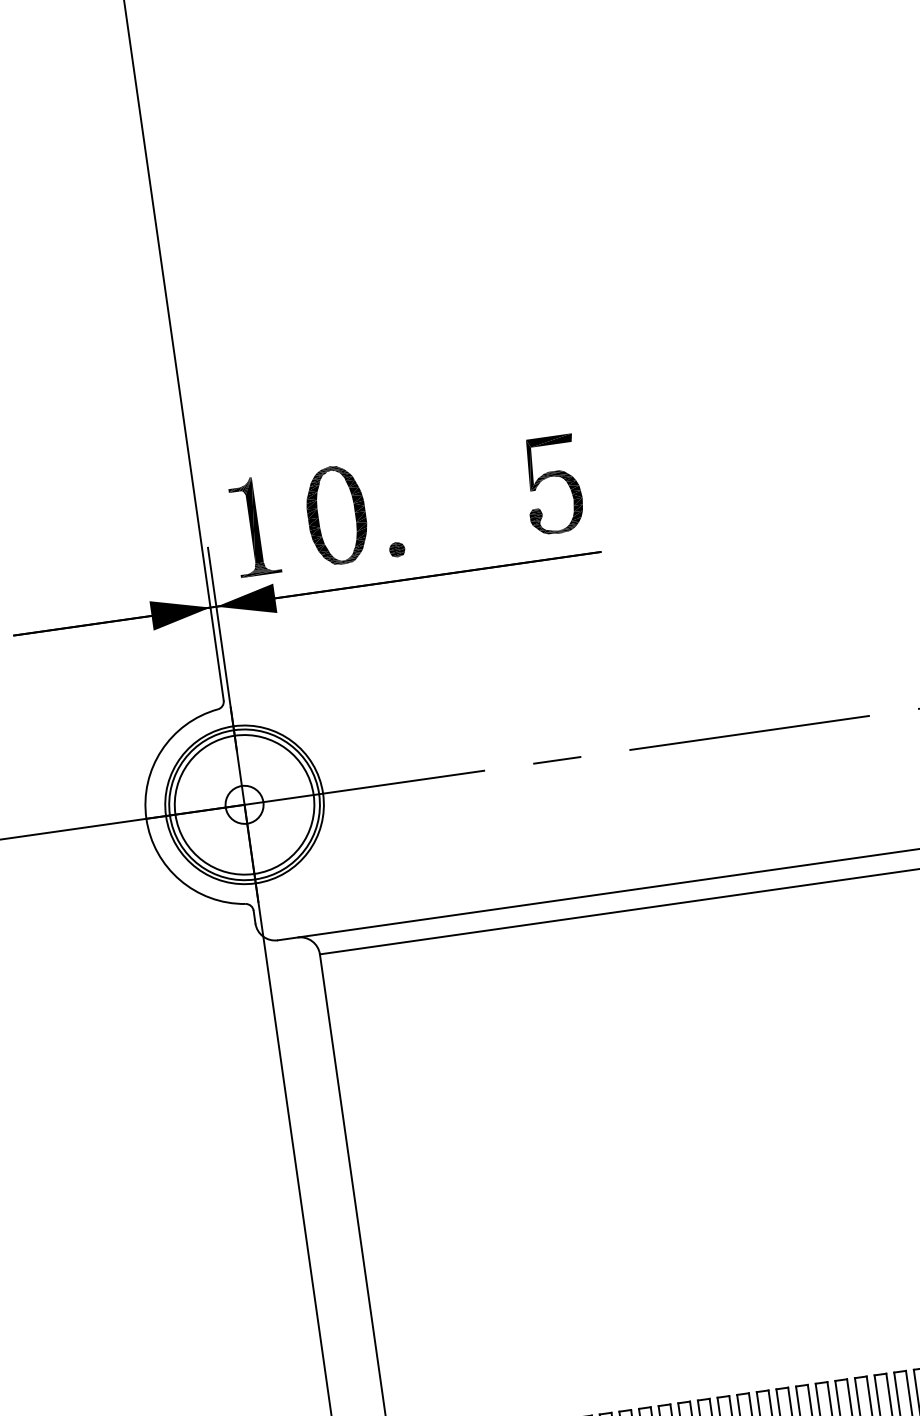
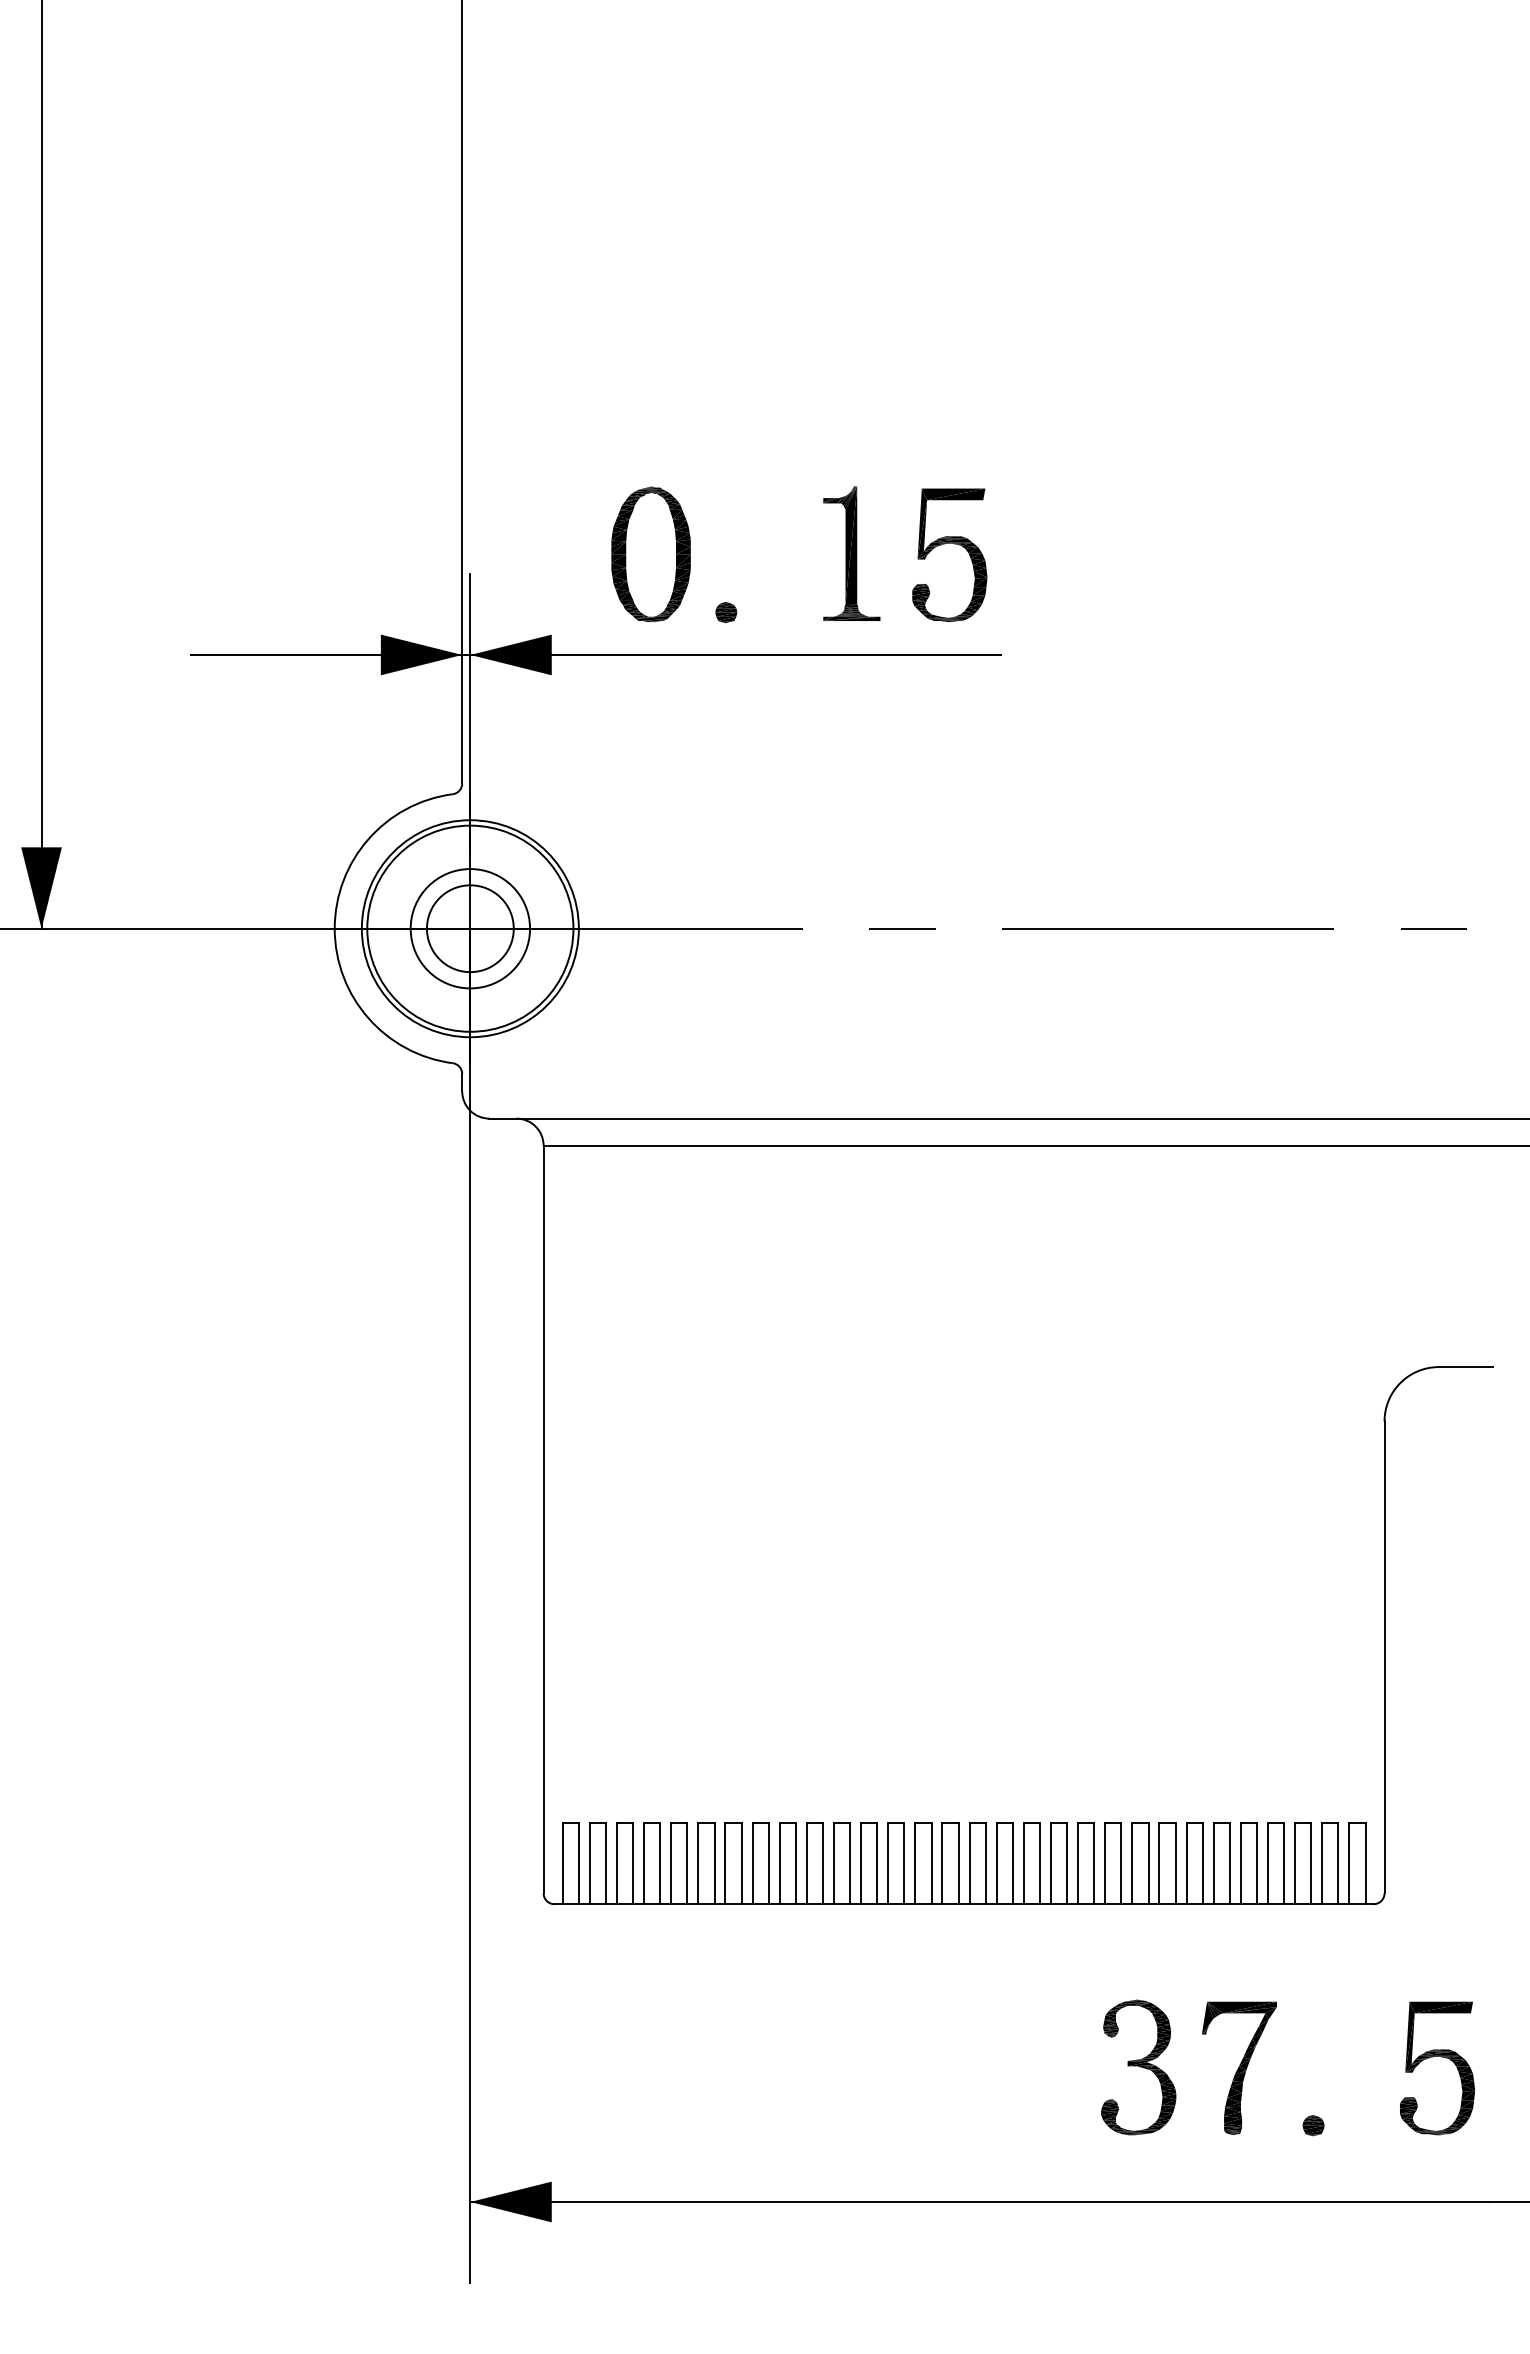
part: (254, 526) -> (851, 553), moved
circle: (243, 804) -> (469, 928), size x1.67
circle: (244, 804) -> (470, 928), size x0.62

